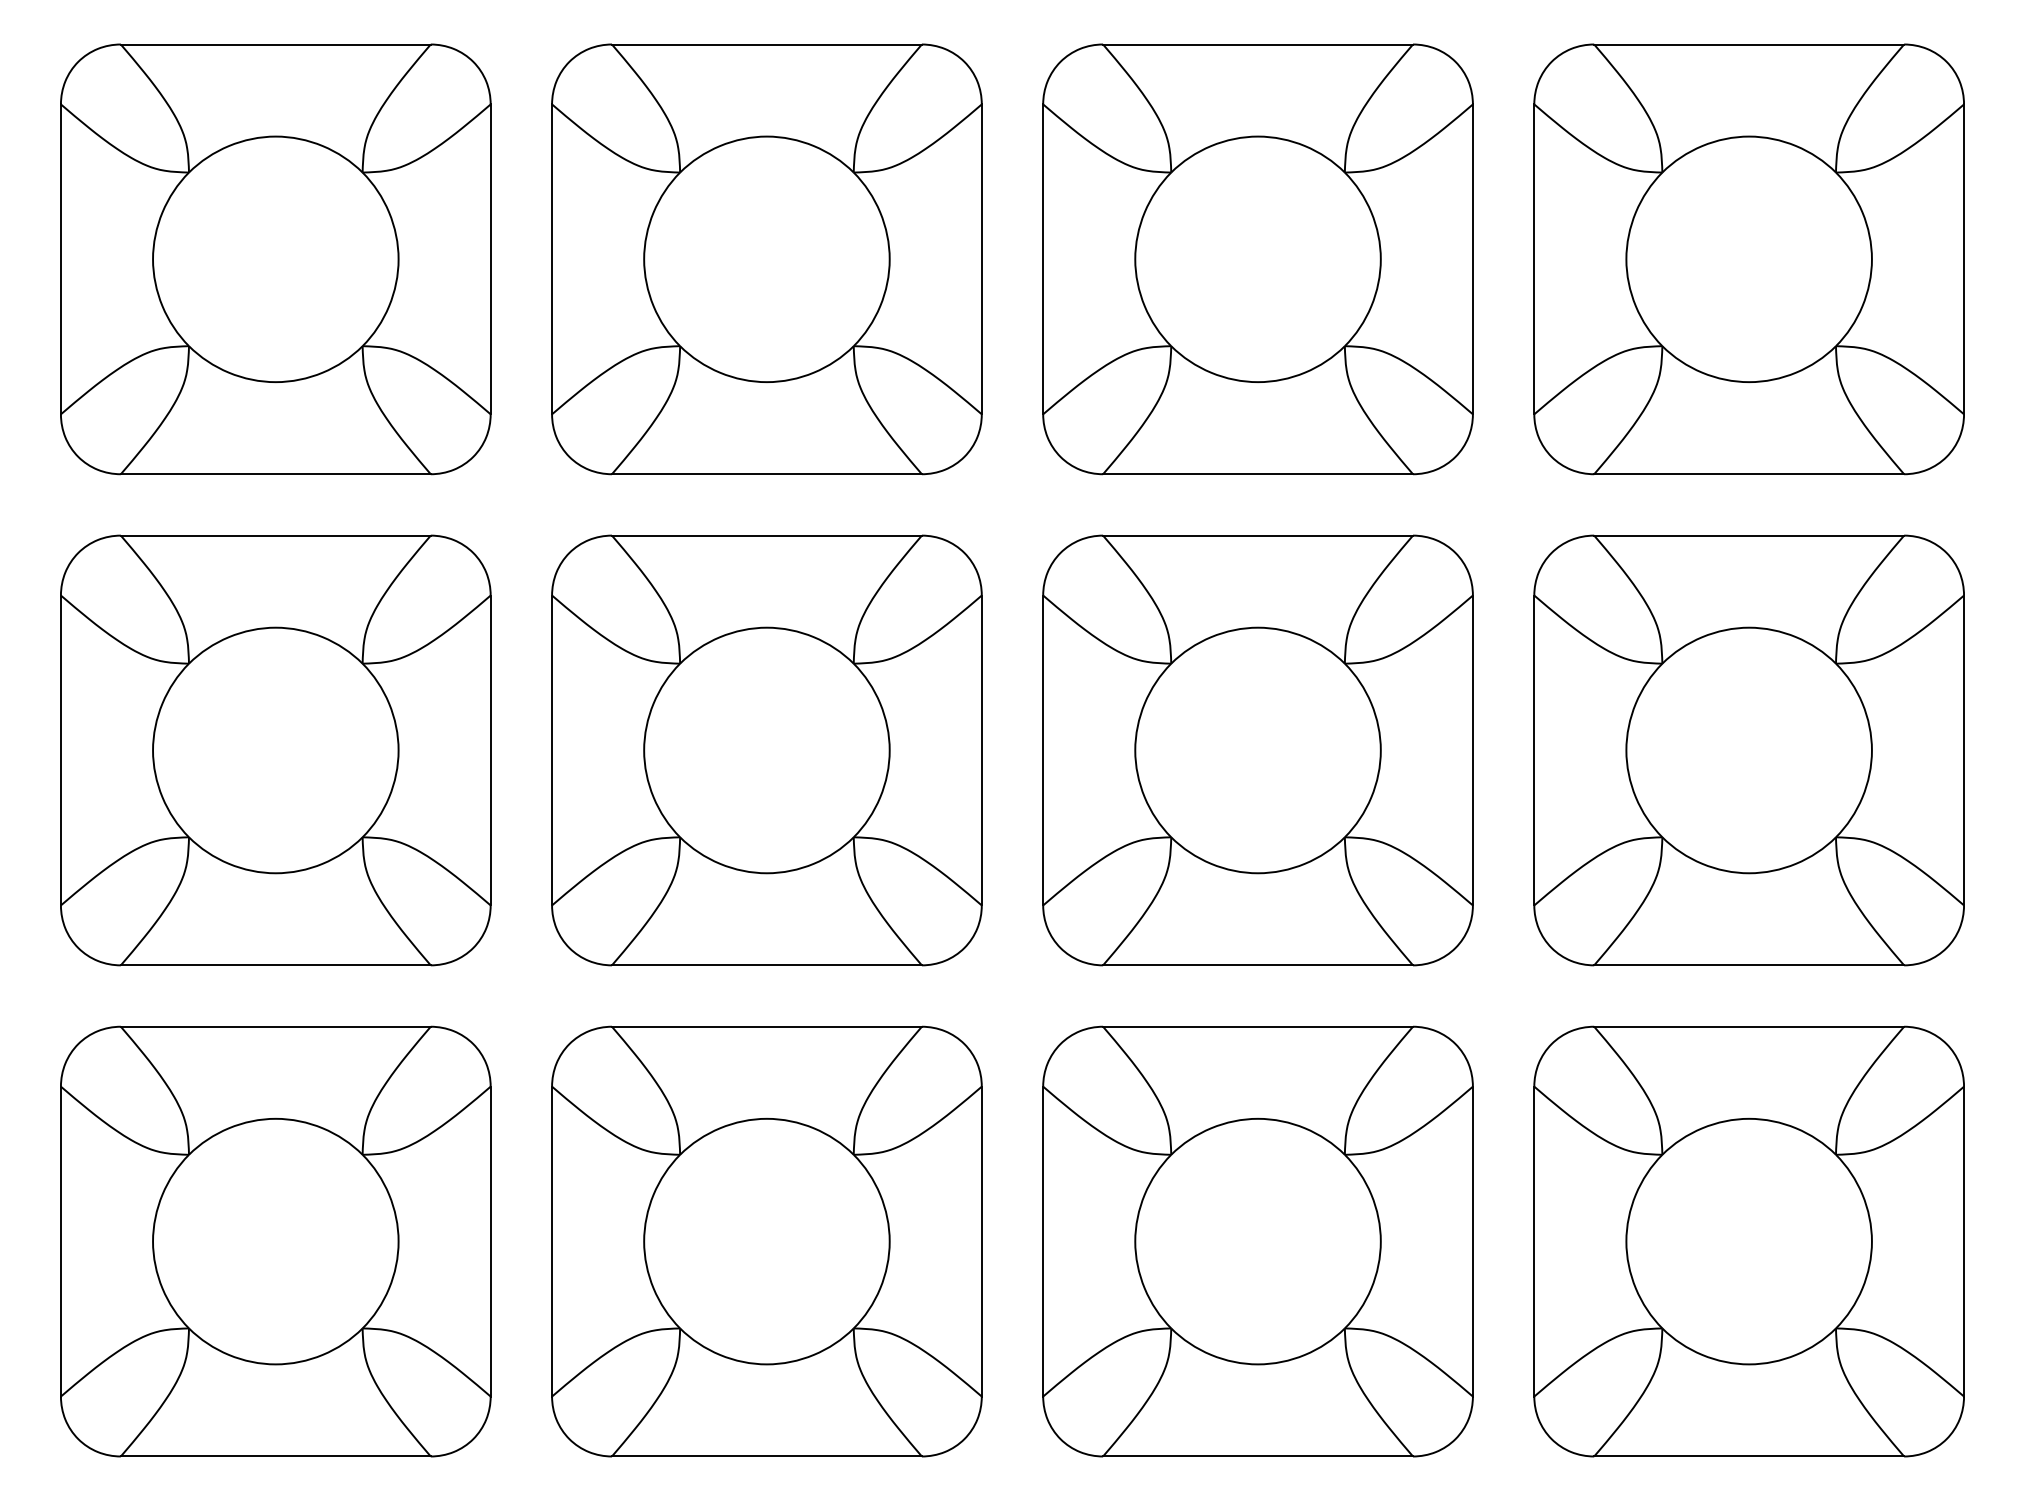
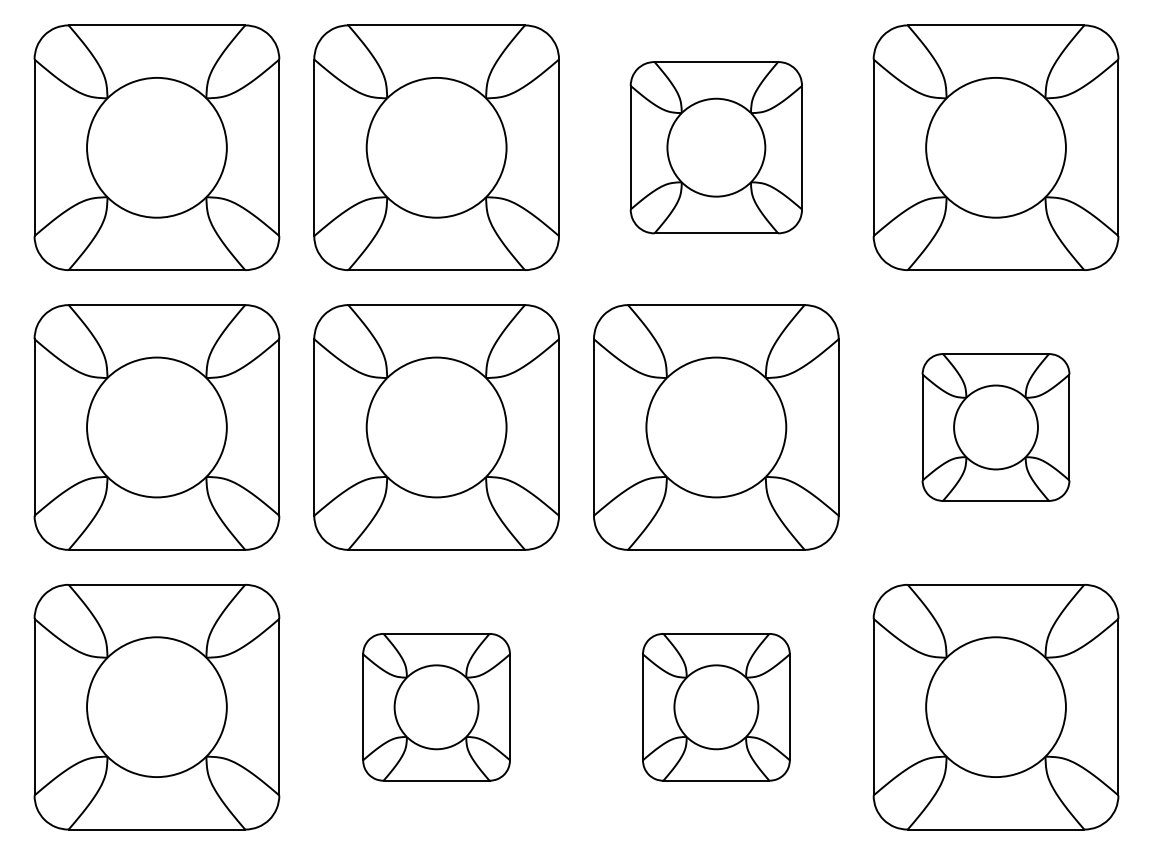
part: (1258, 258) -> (716, 147), size x0.7
part: (1748, 750) -> (995, 427), size x0.6
part: (766, 1242) -> (436, 707), size x0.6
part: (1258, 1242) -> (716, 707), size x0.6

